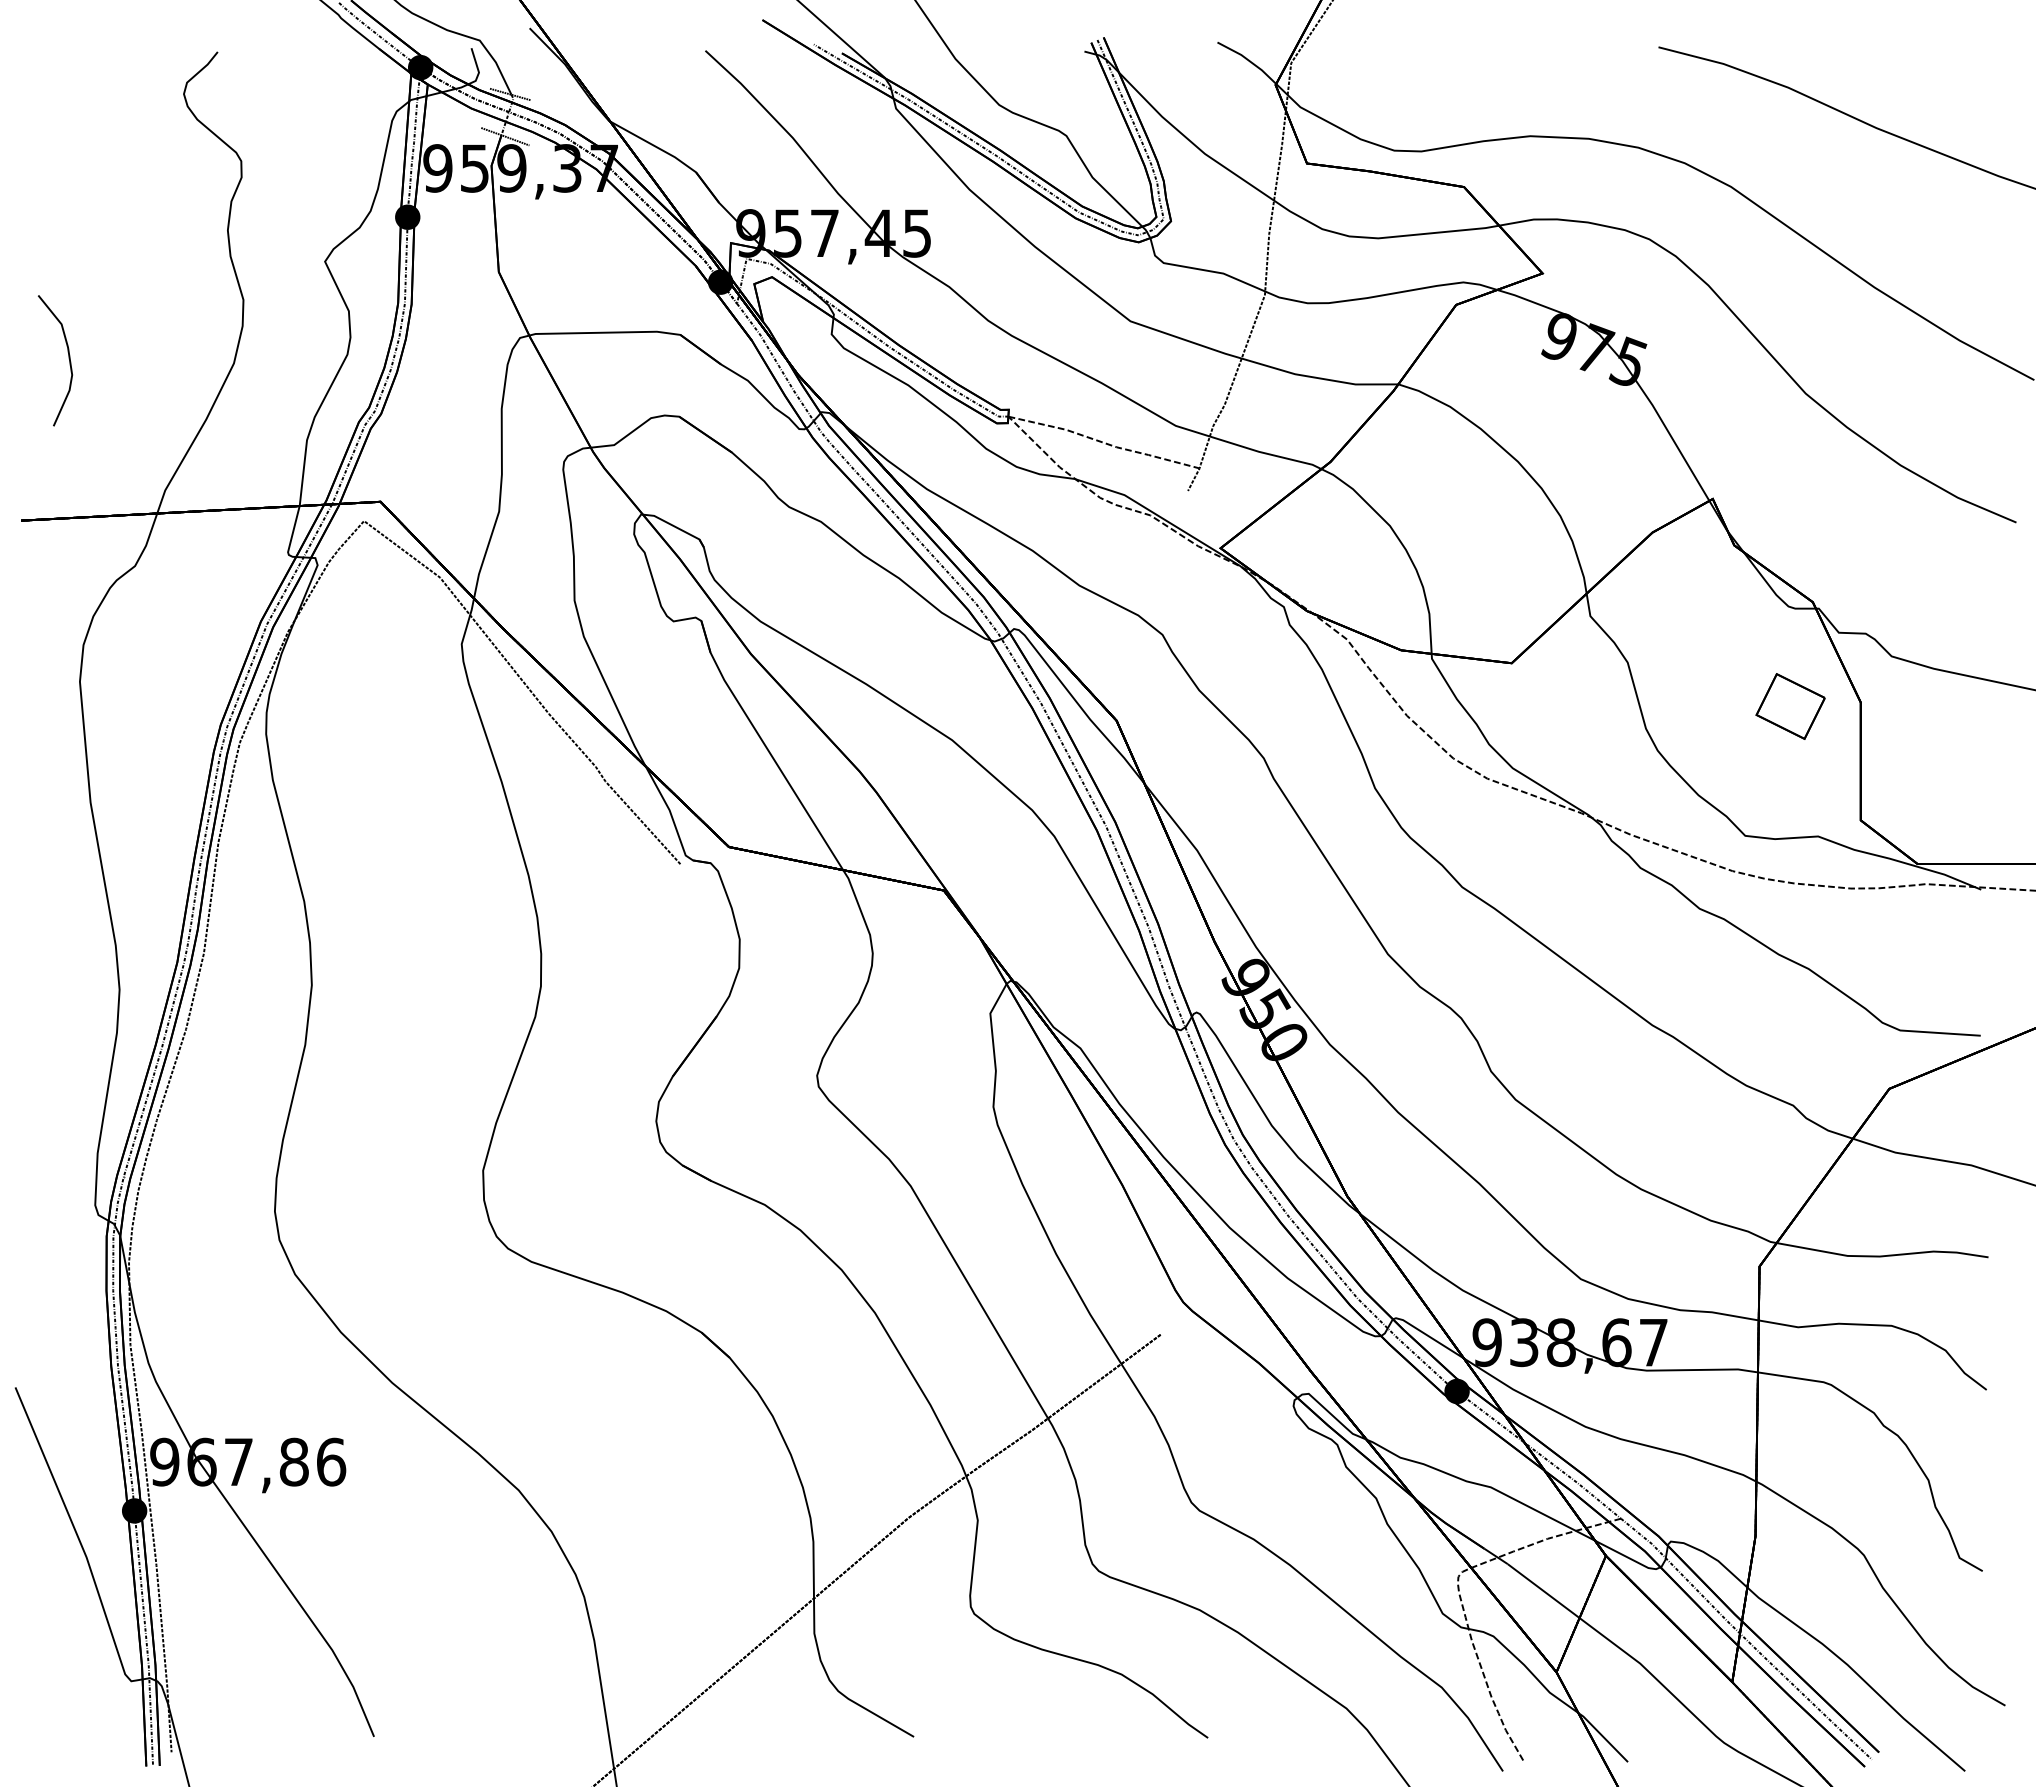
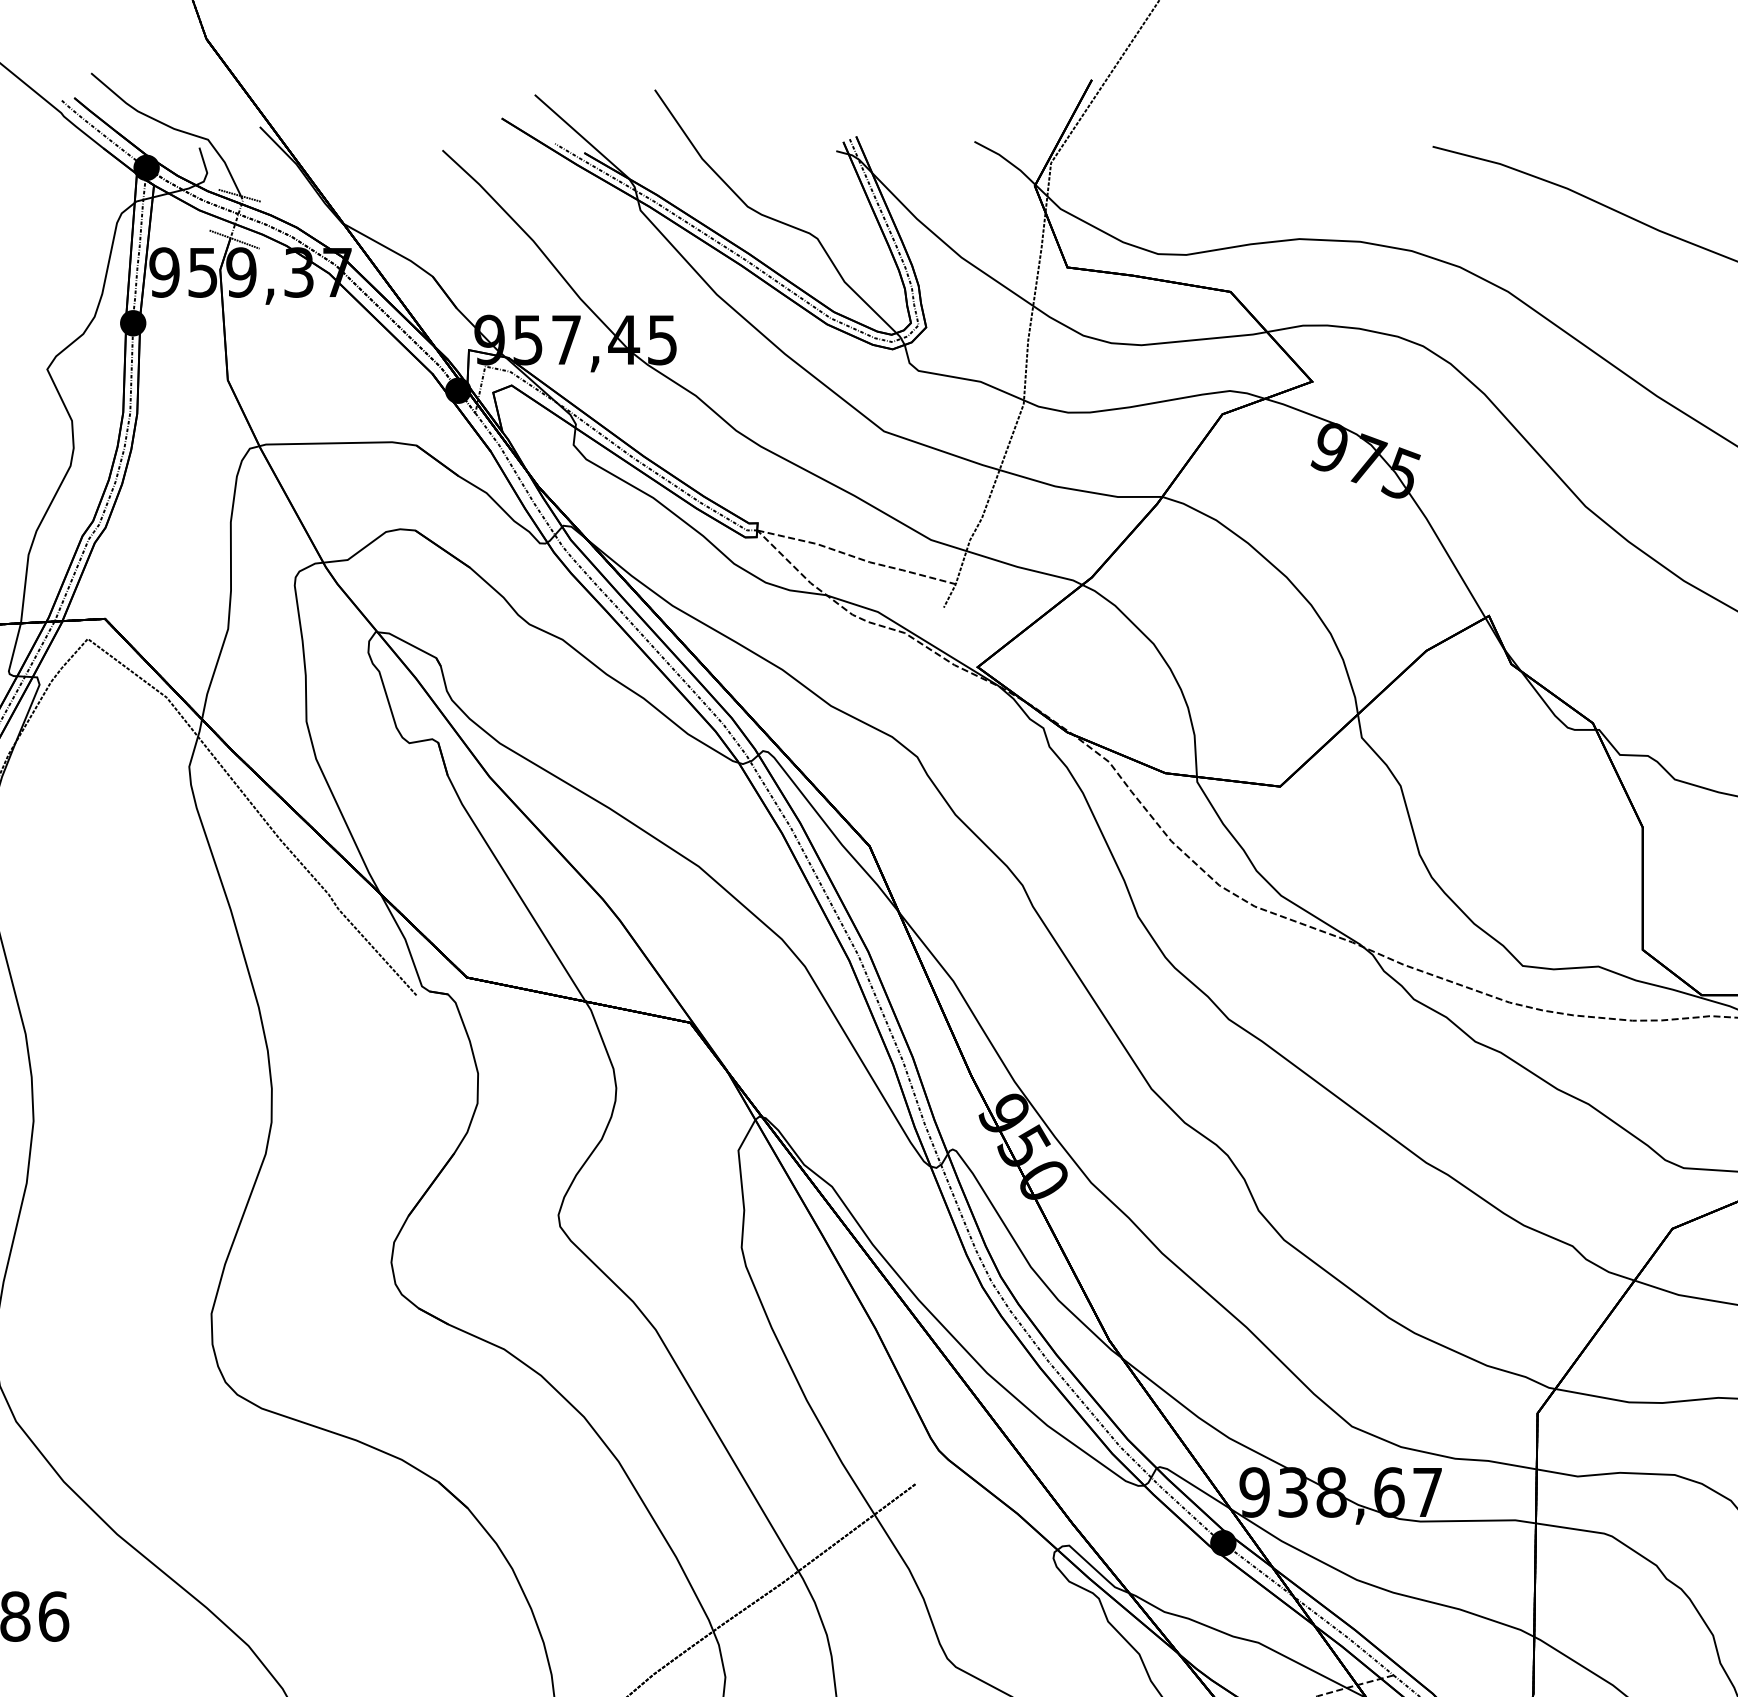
part: (1790, 706) -> (1569, 831), removed

